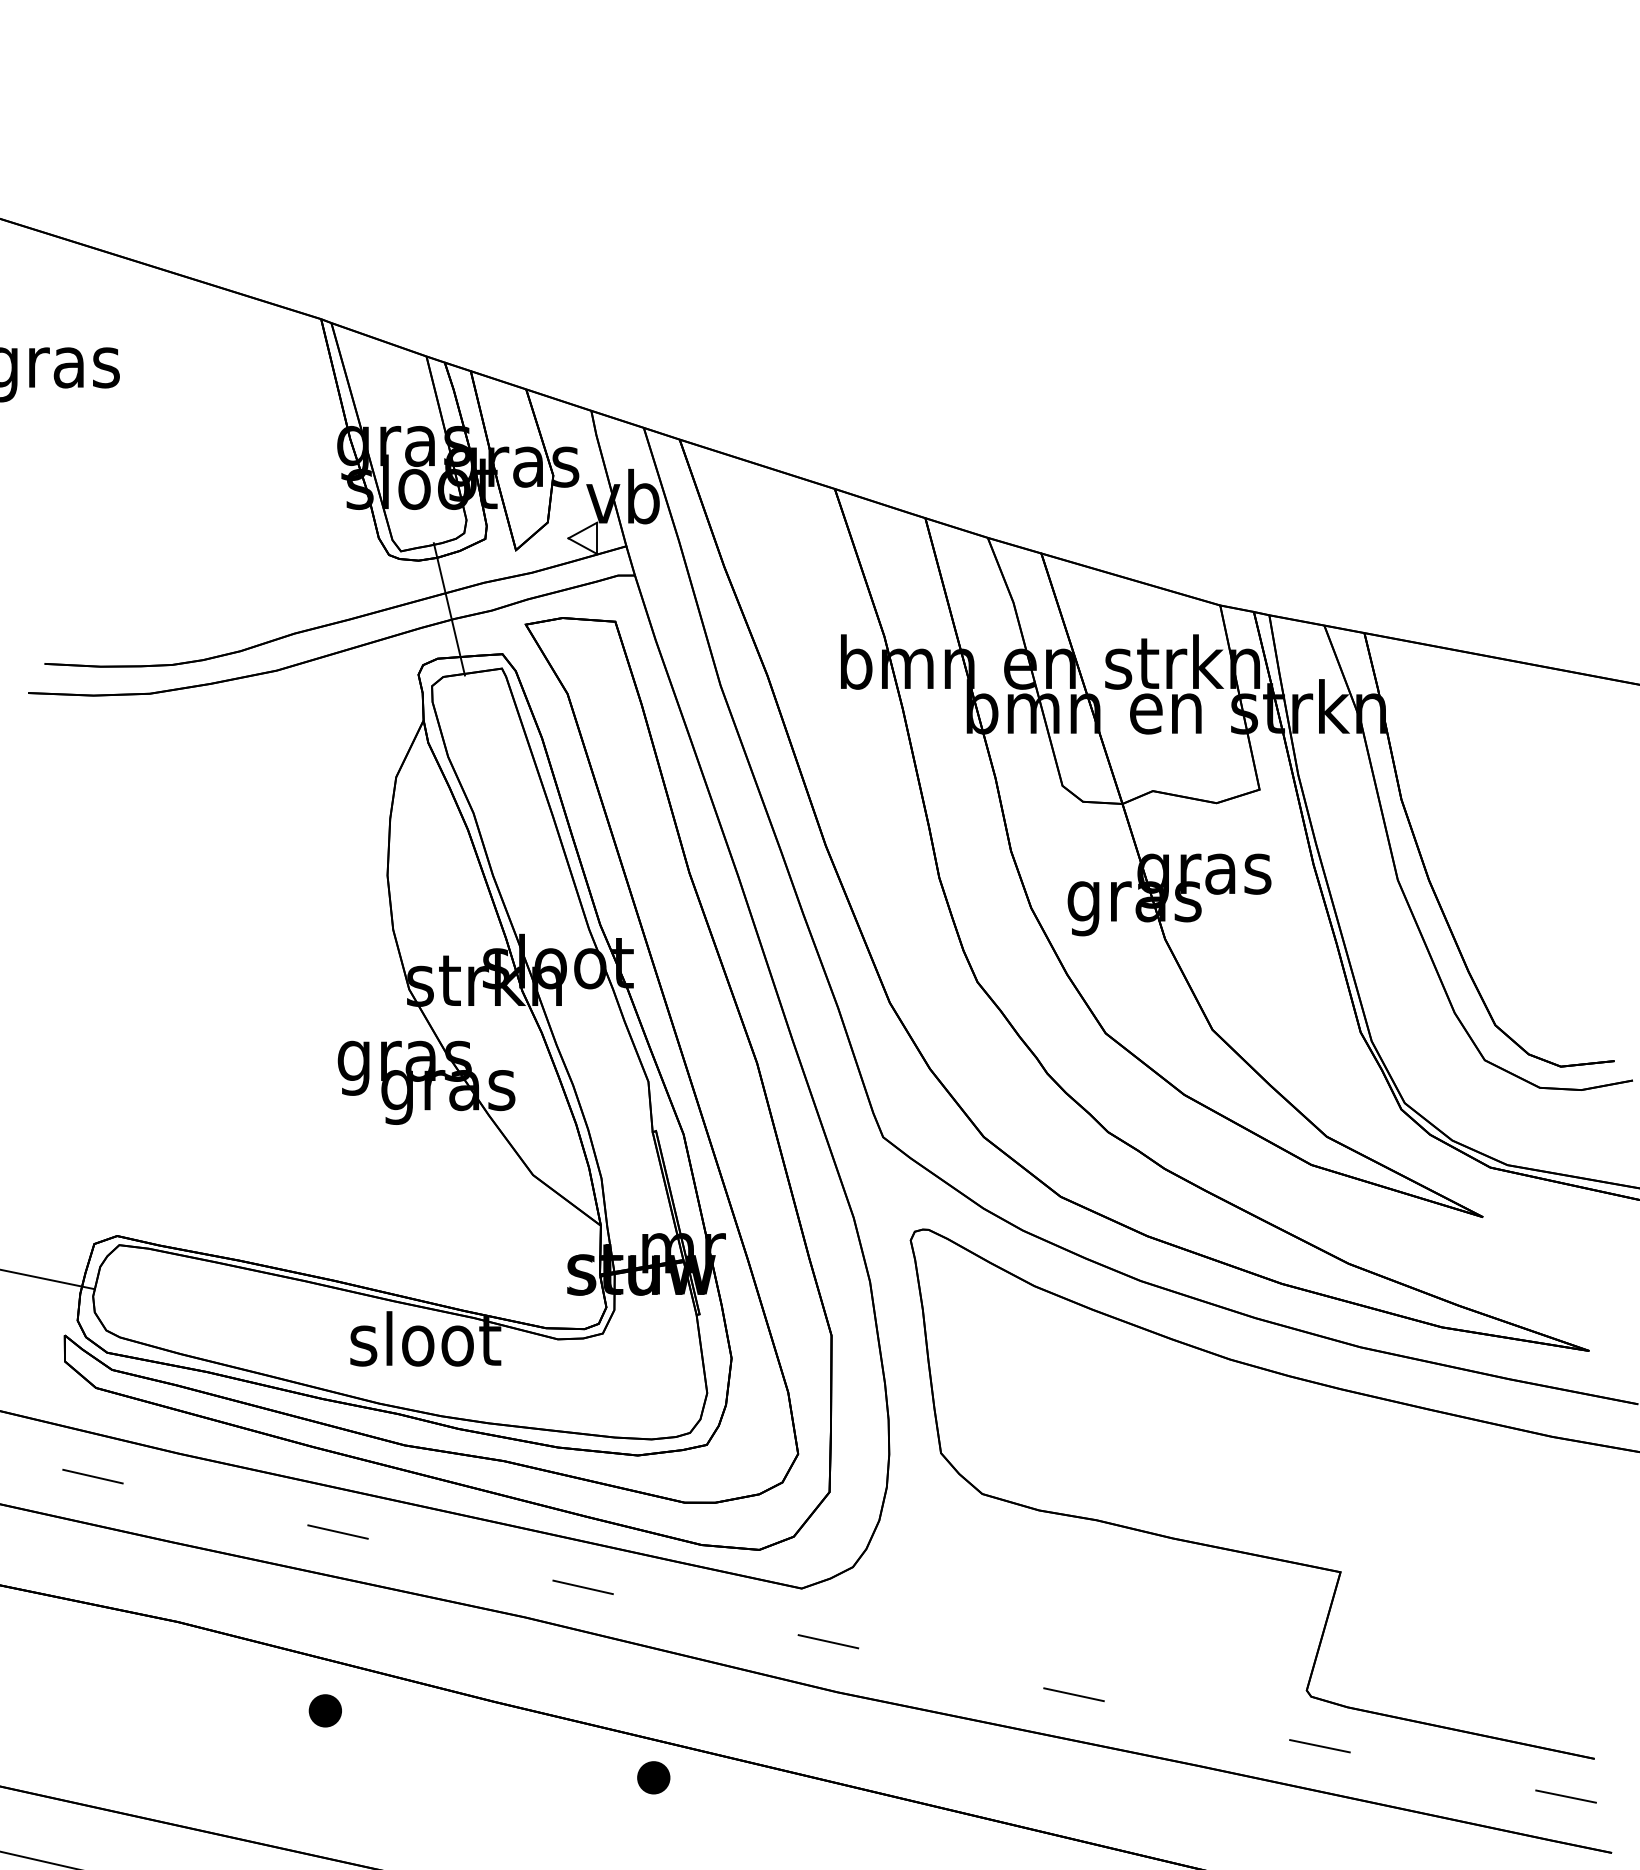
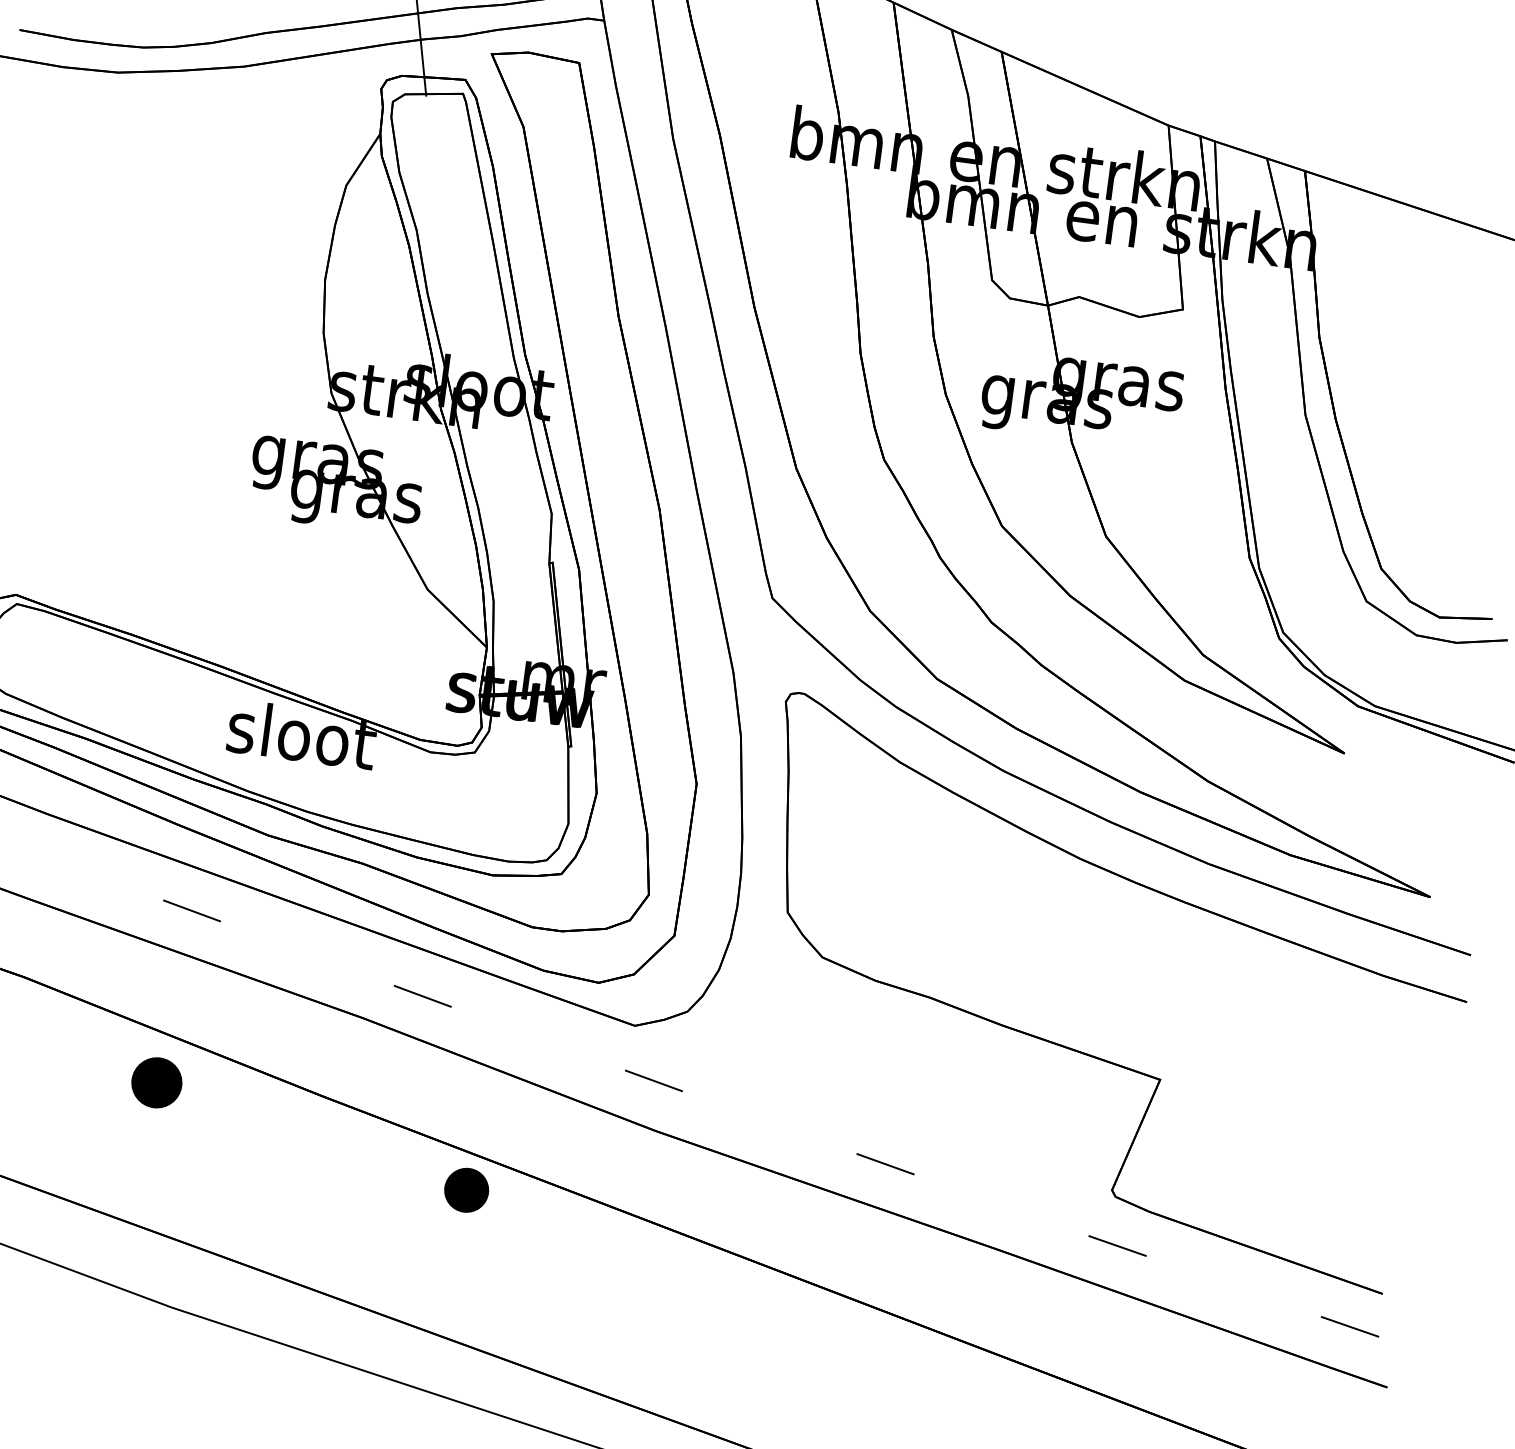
part: (324, 1710) -> (155, 1082), size x1.6
part: (653, 1777) -> (466, 1190), size x1.4

